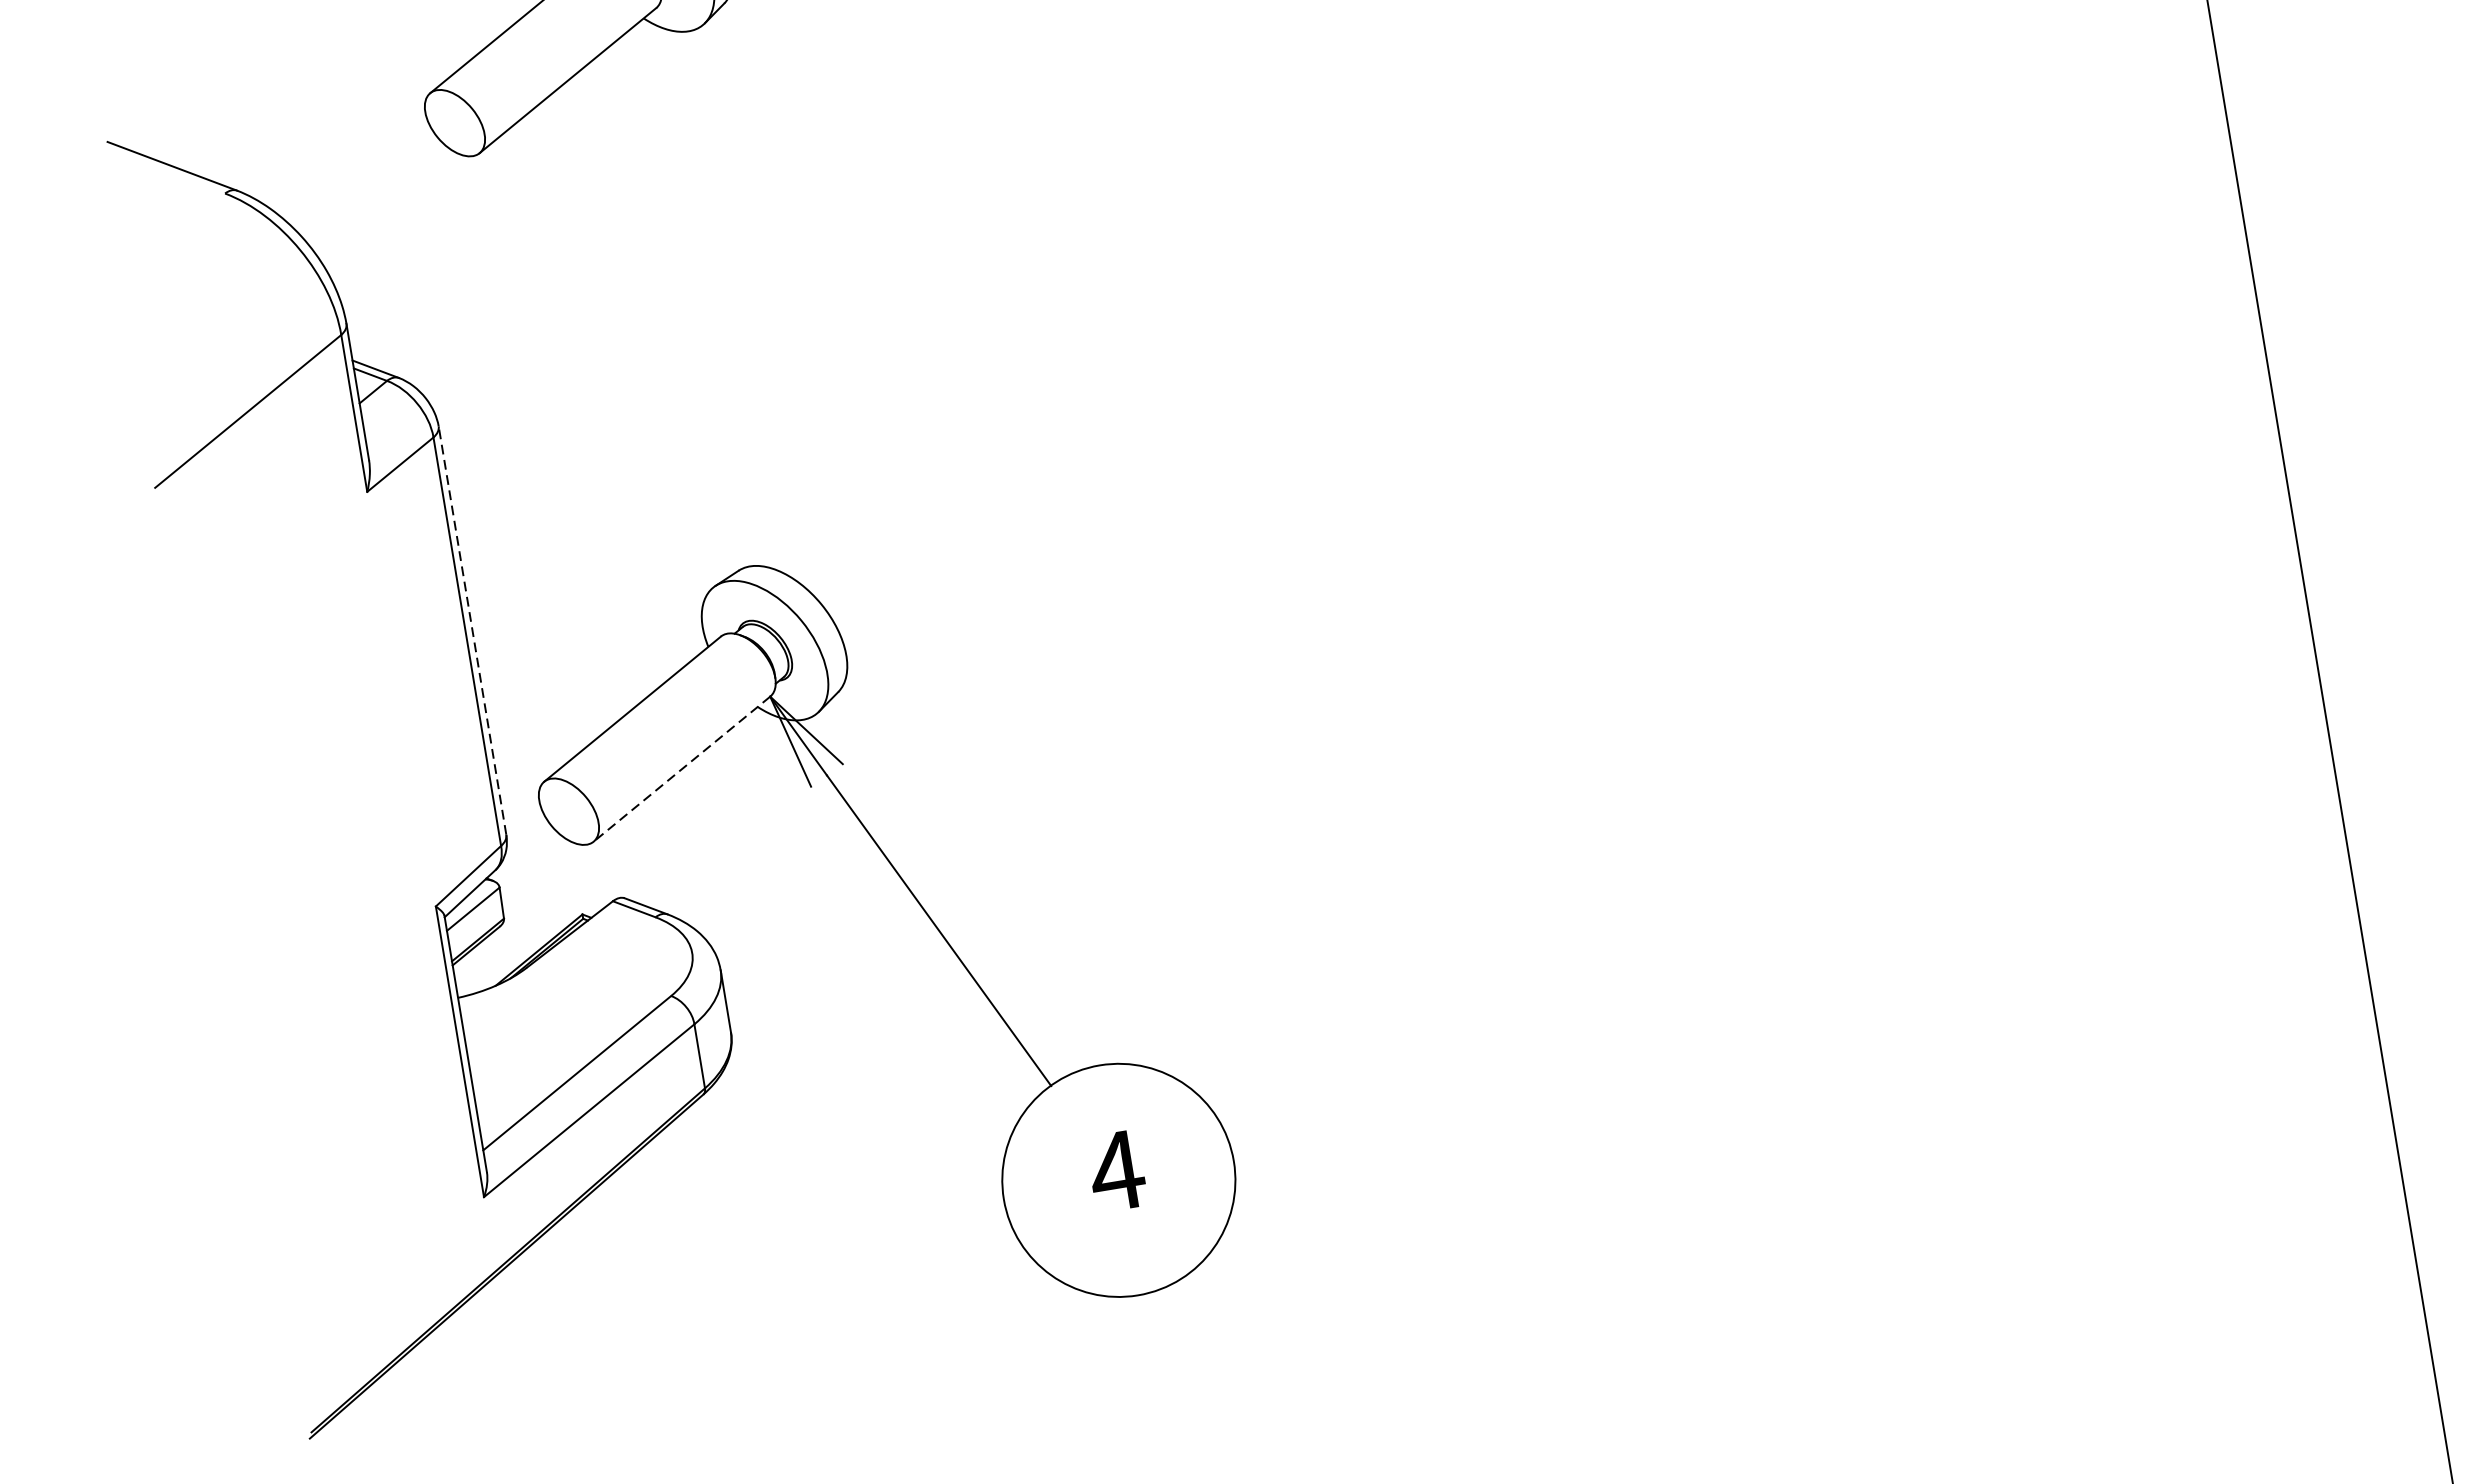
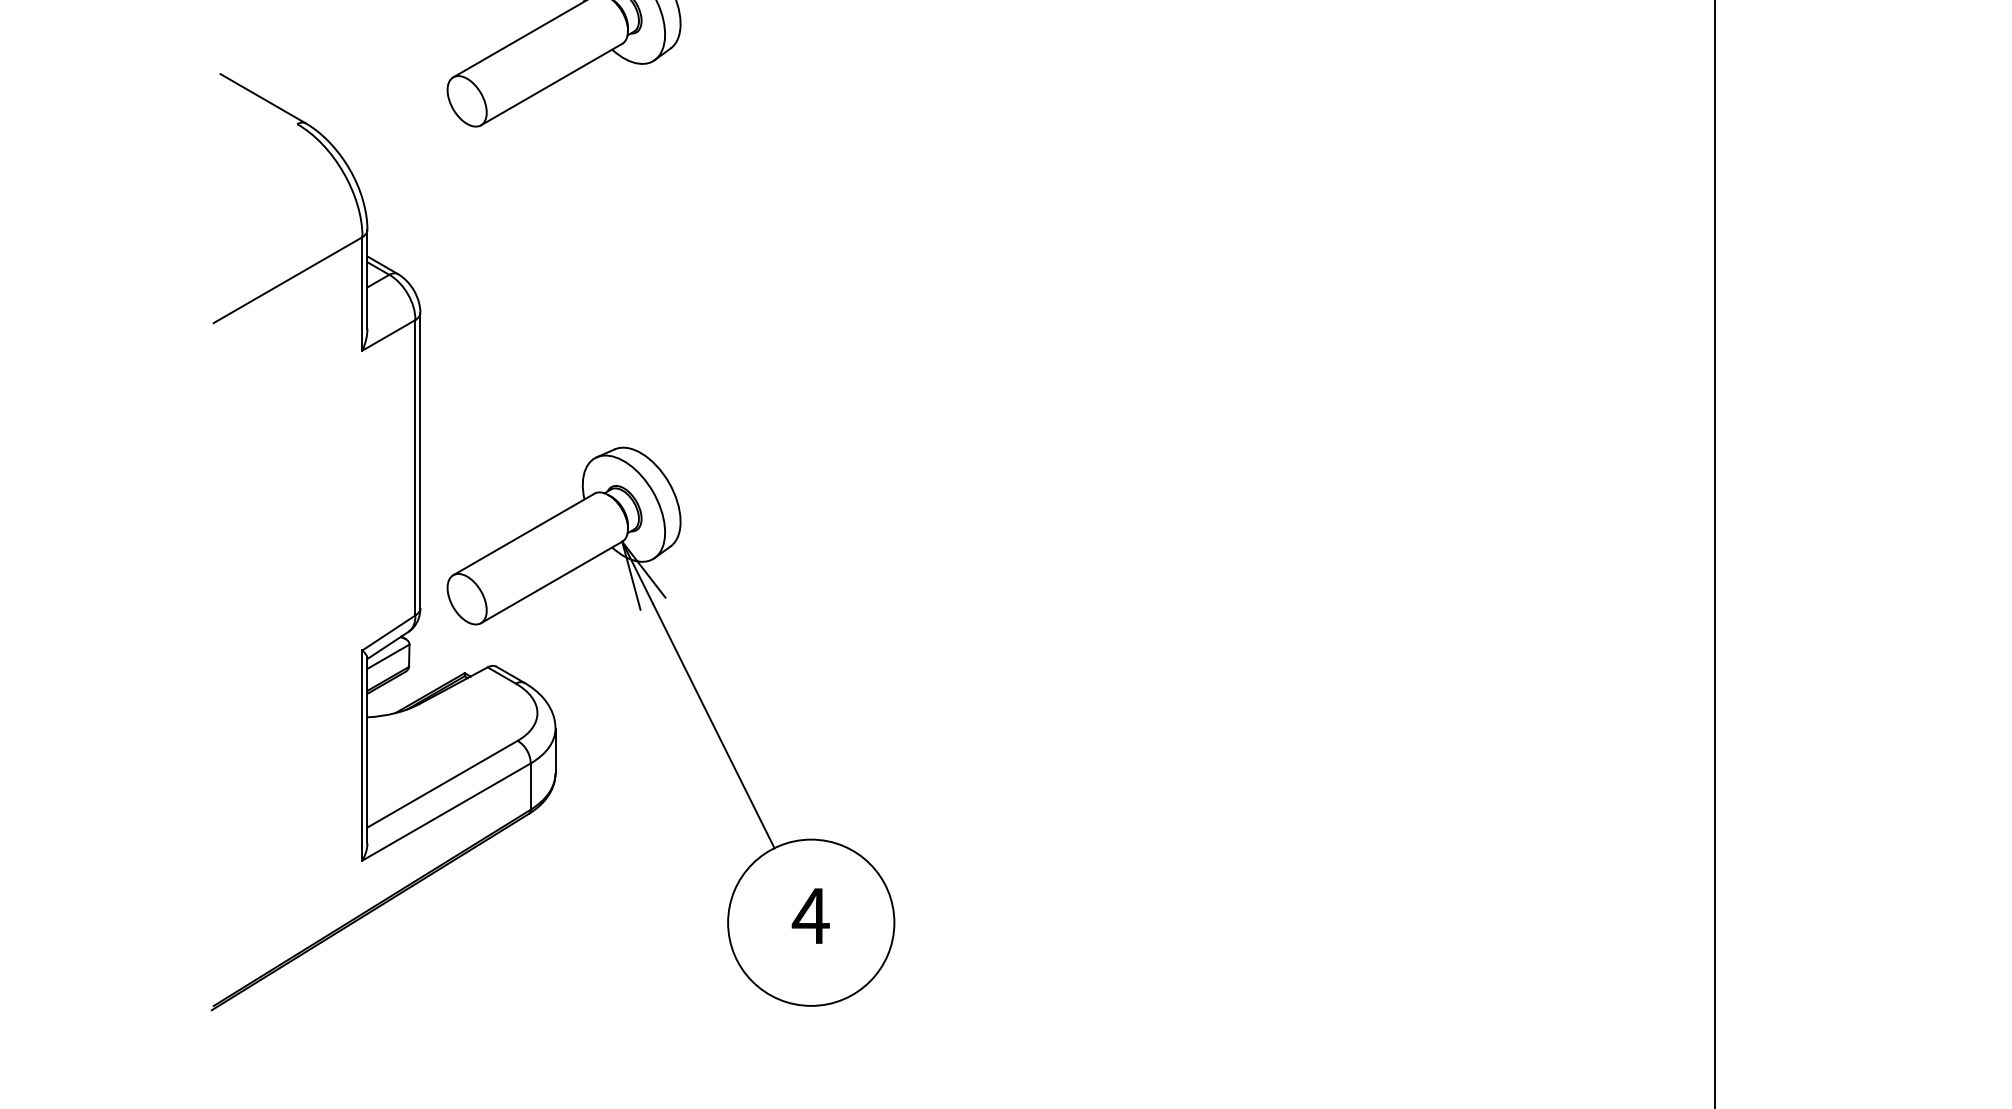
line: (472, 630) -> (420, 460), dashed -> solid
line: (681, 769) -> (551, 582), dashed -> solid

